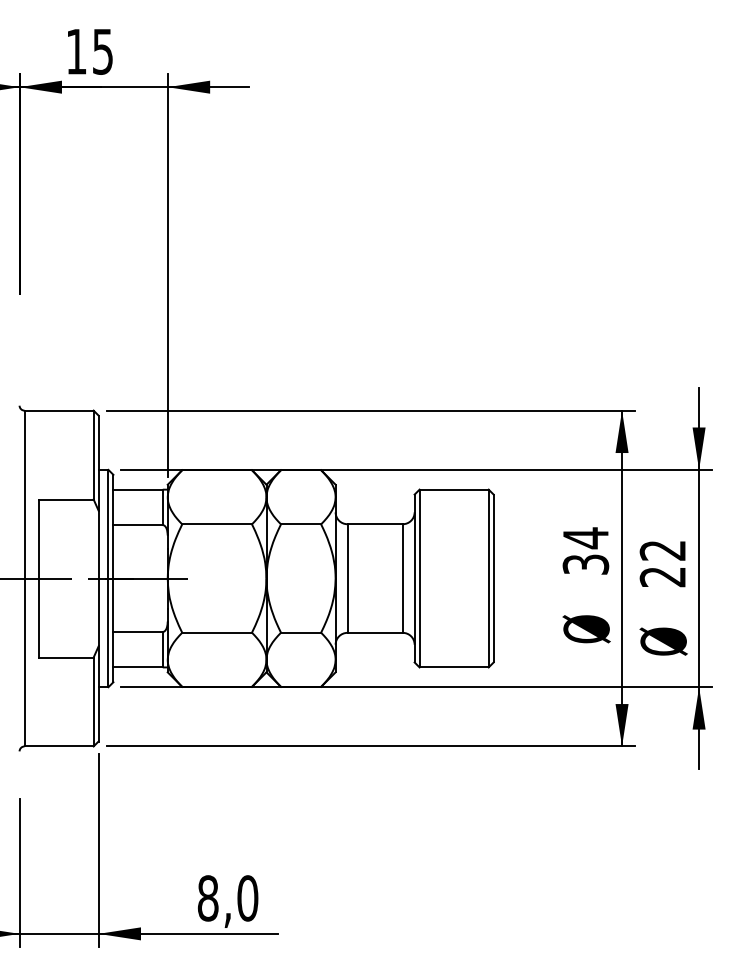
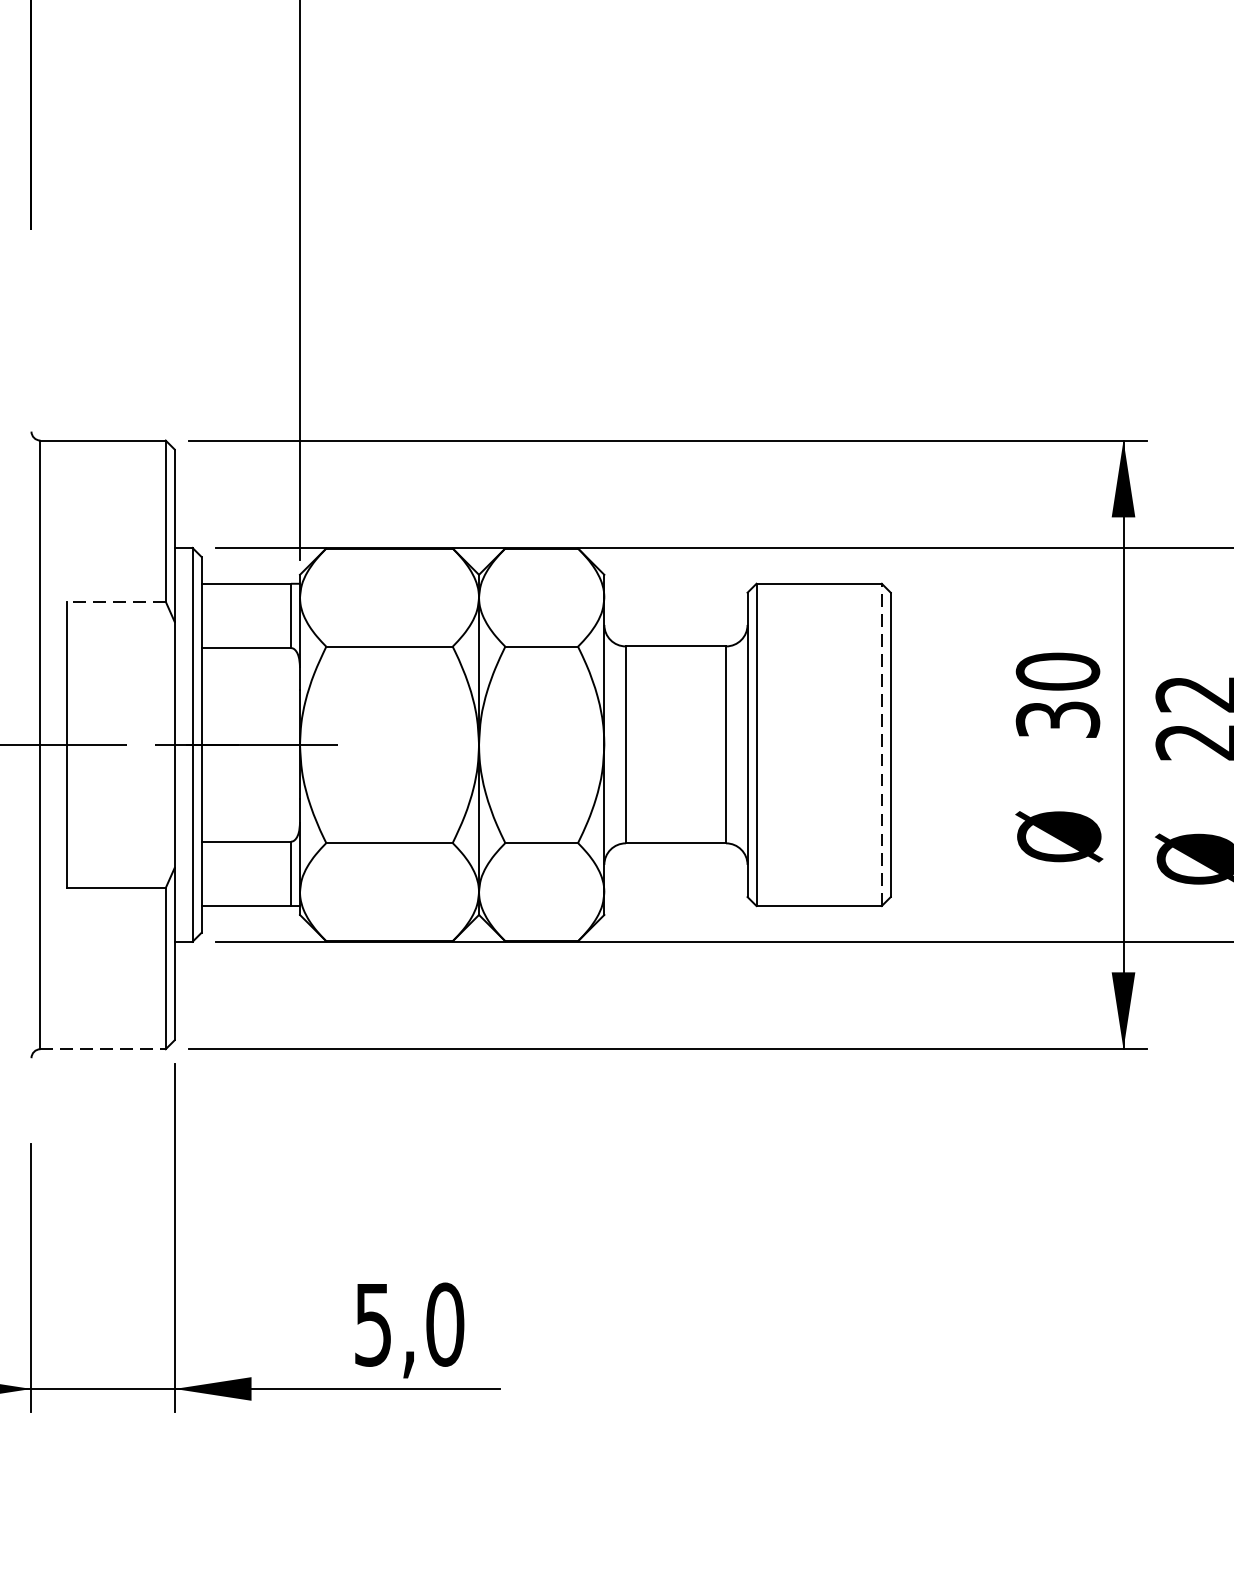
line: (66, 499) -> (116, 601), solid -> dashed
text: (585, 538) -> (1057, 672), 34 -> 30
line: (488, 578) -> (881, 744), solid -> dashed
line: (59, 746) -> (103, 1049), solid -> dashed
text: (207, 898) -> (372, 1324), 8,0 -> 5,0

